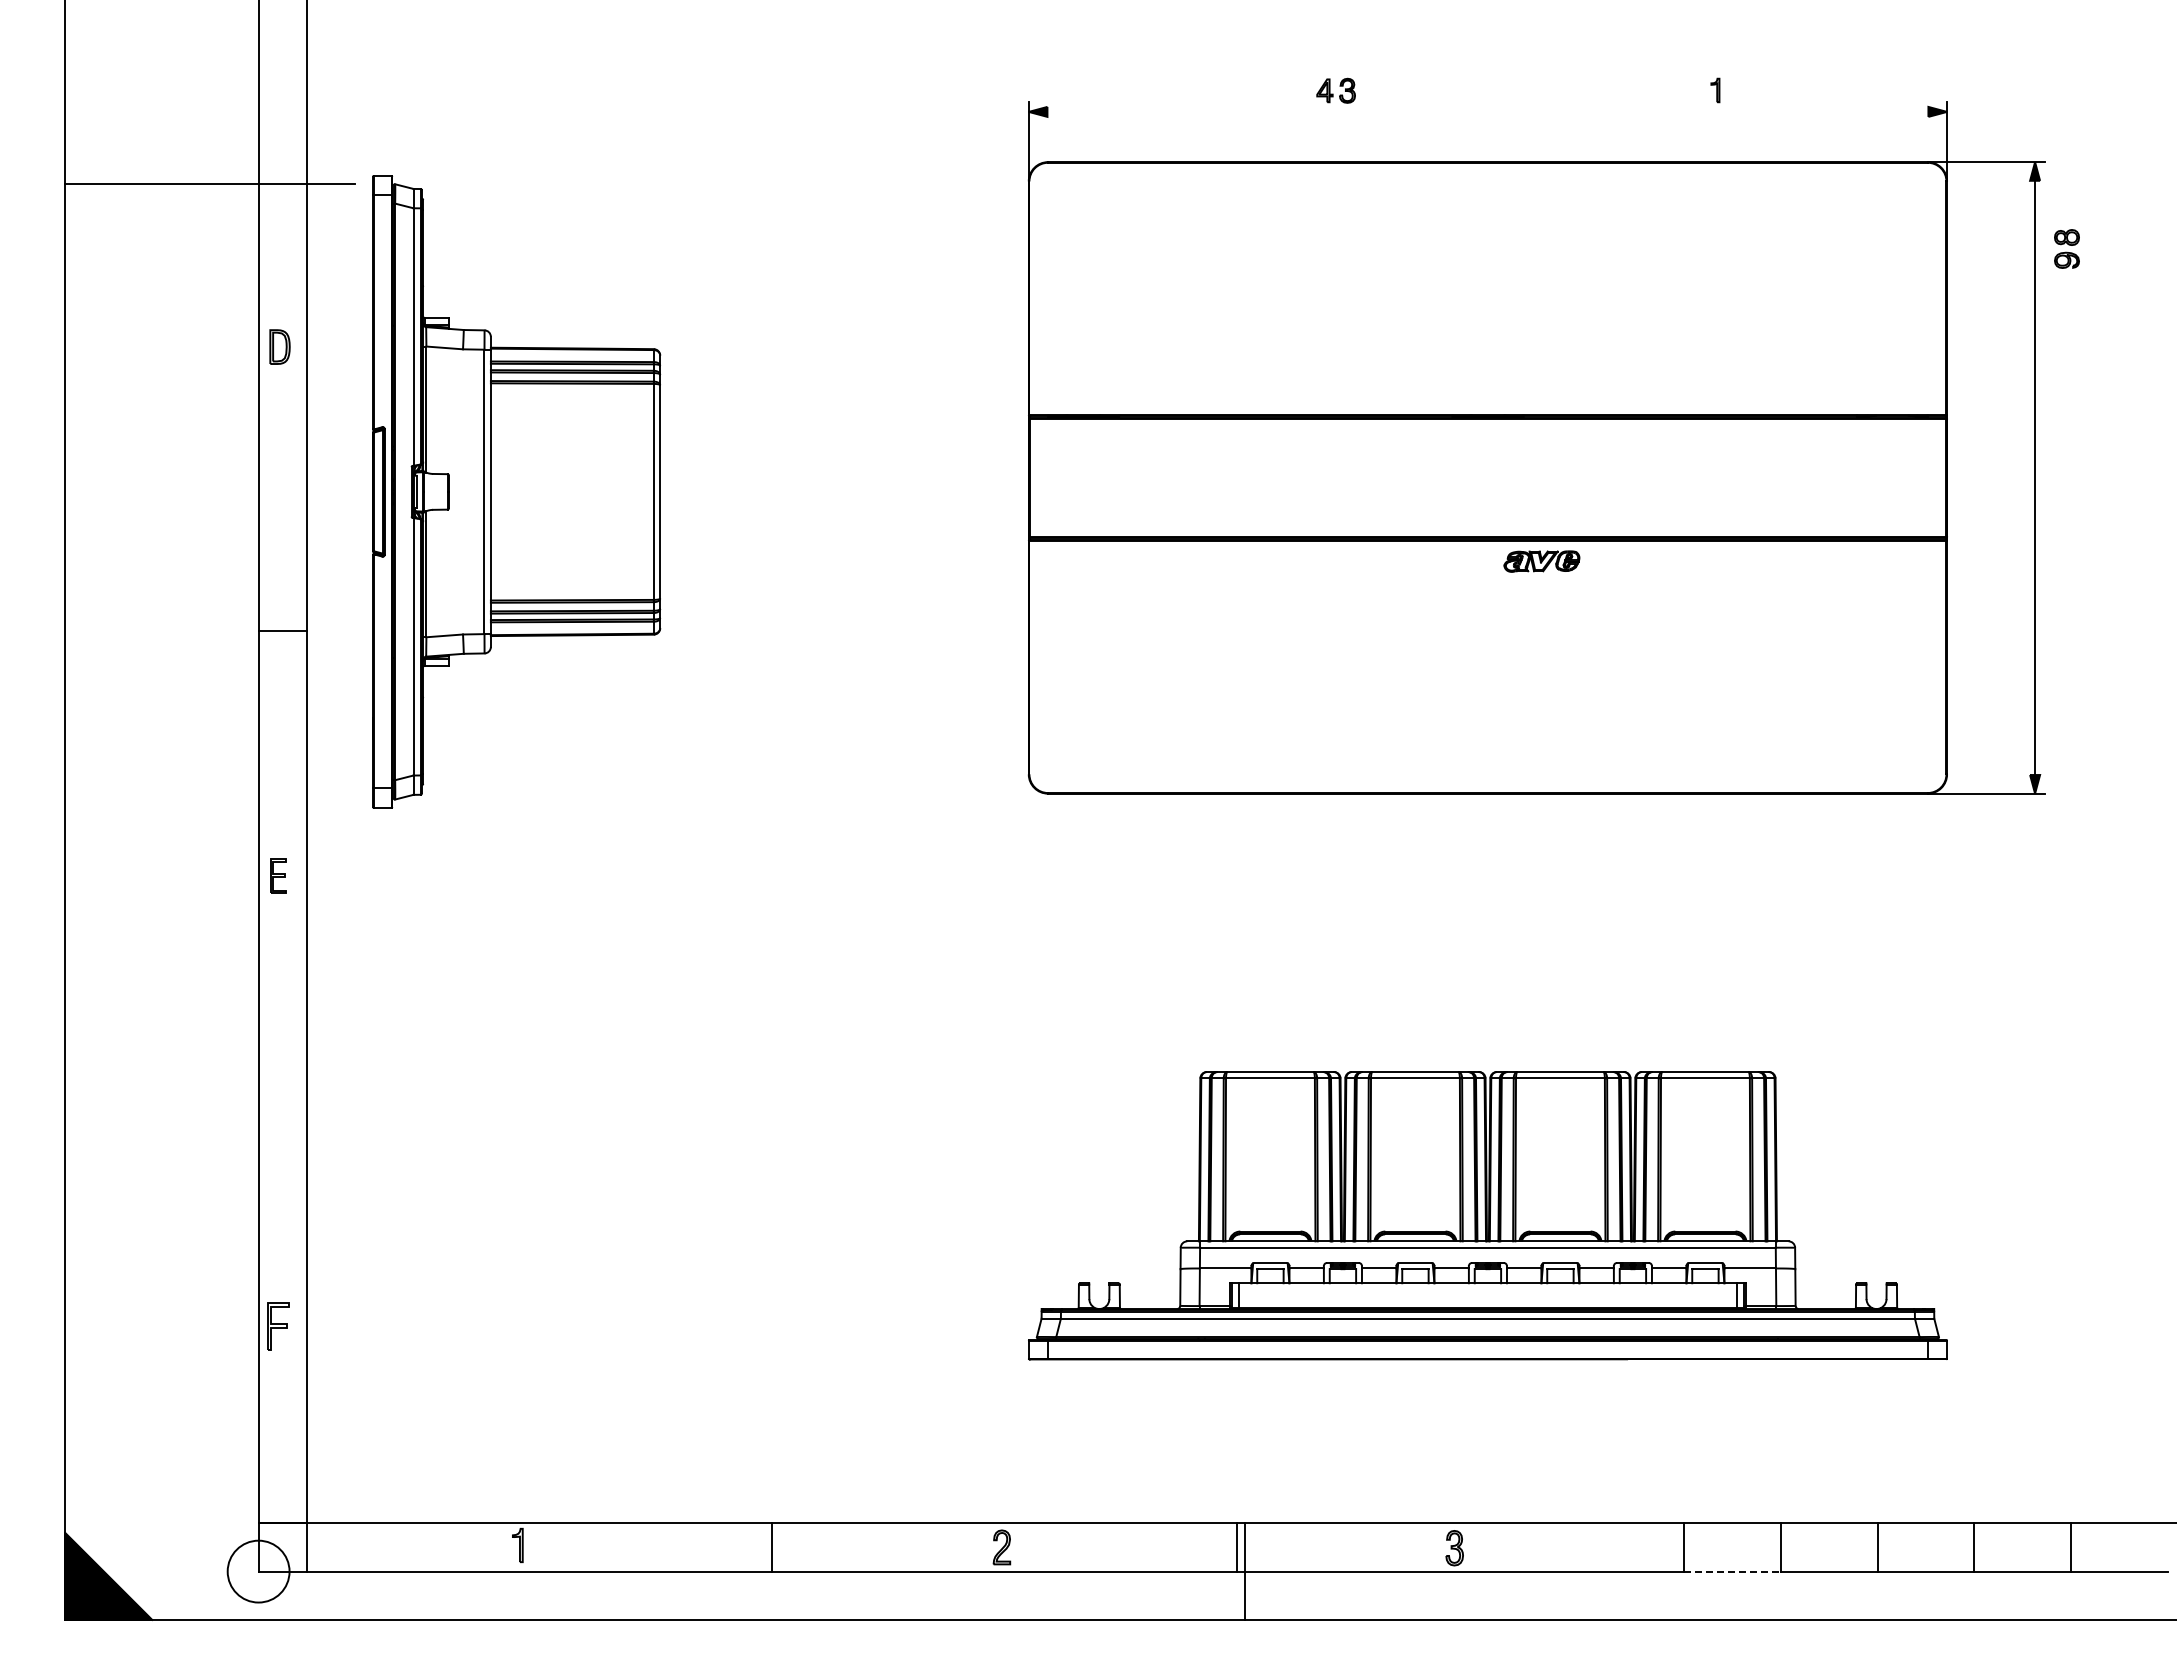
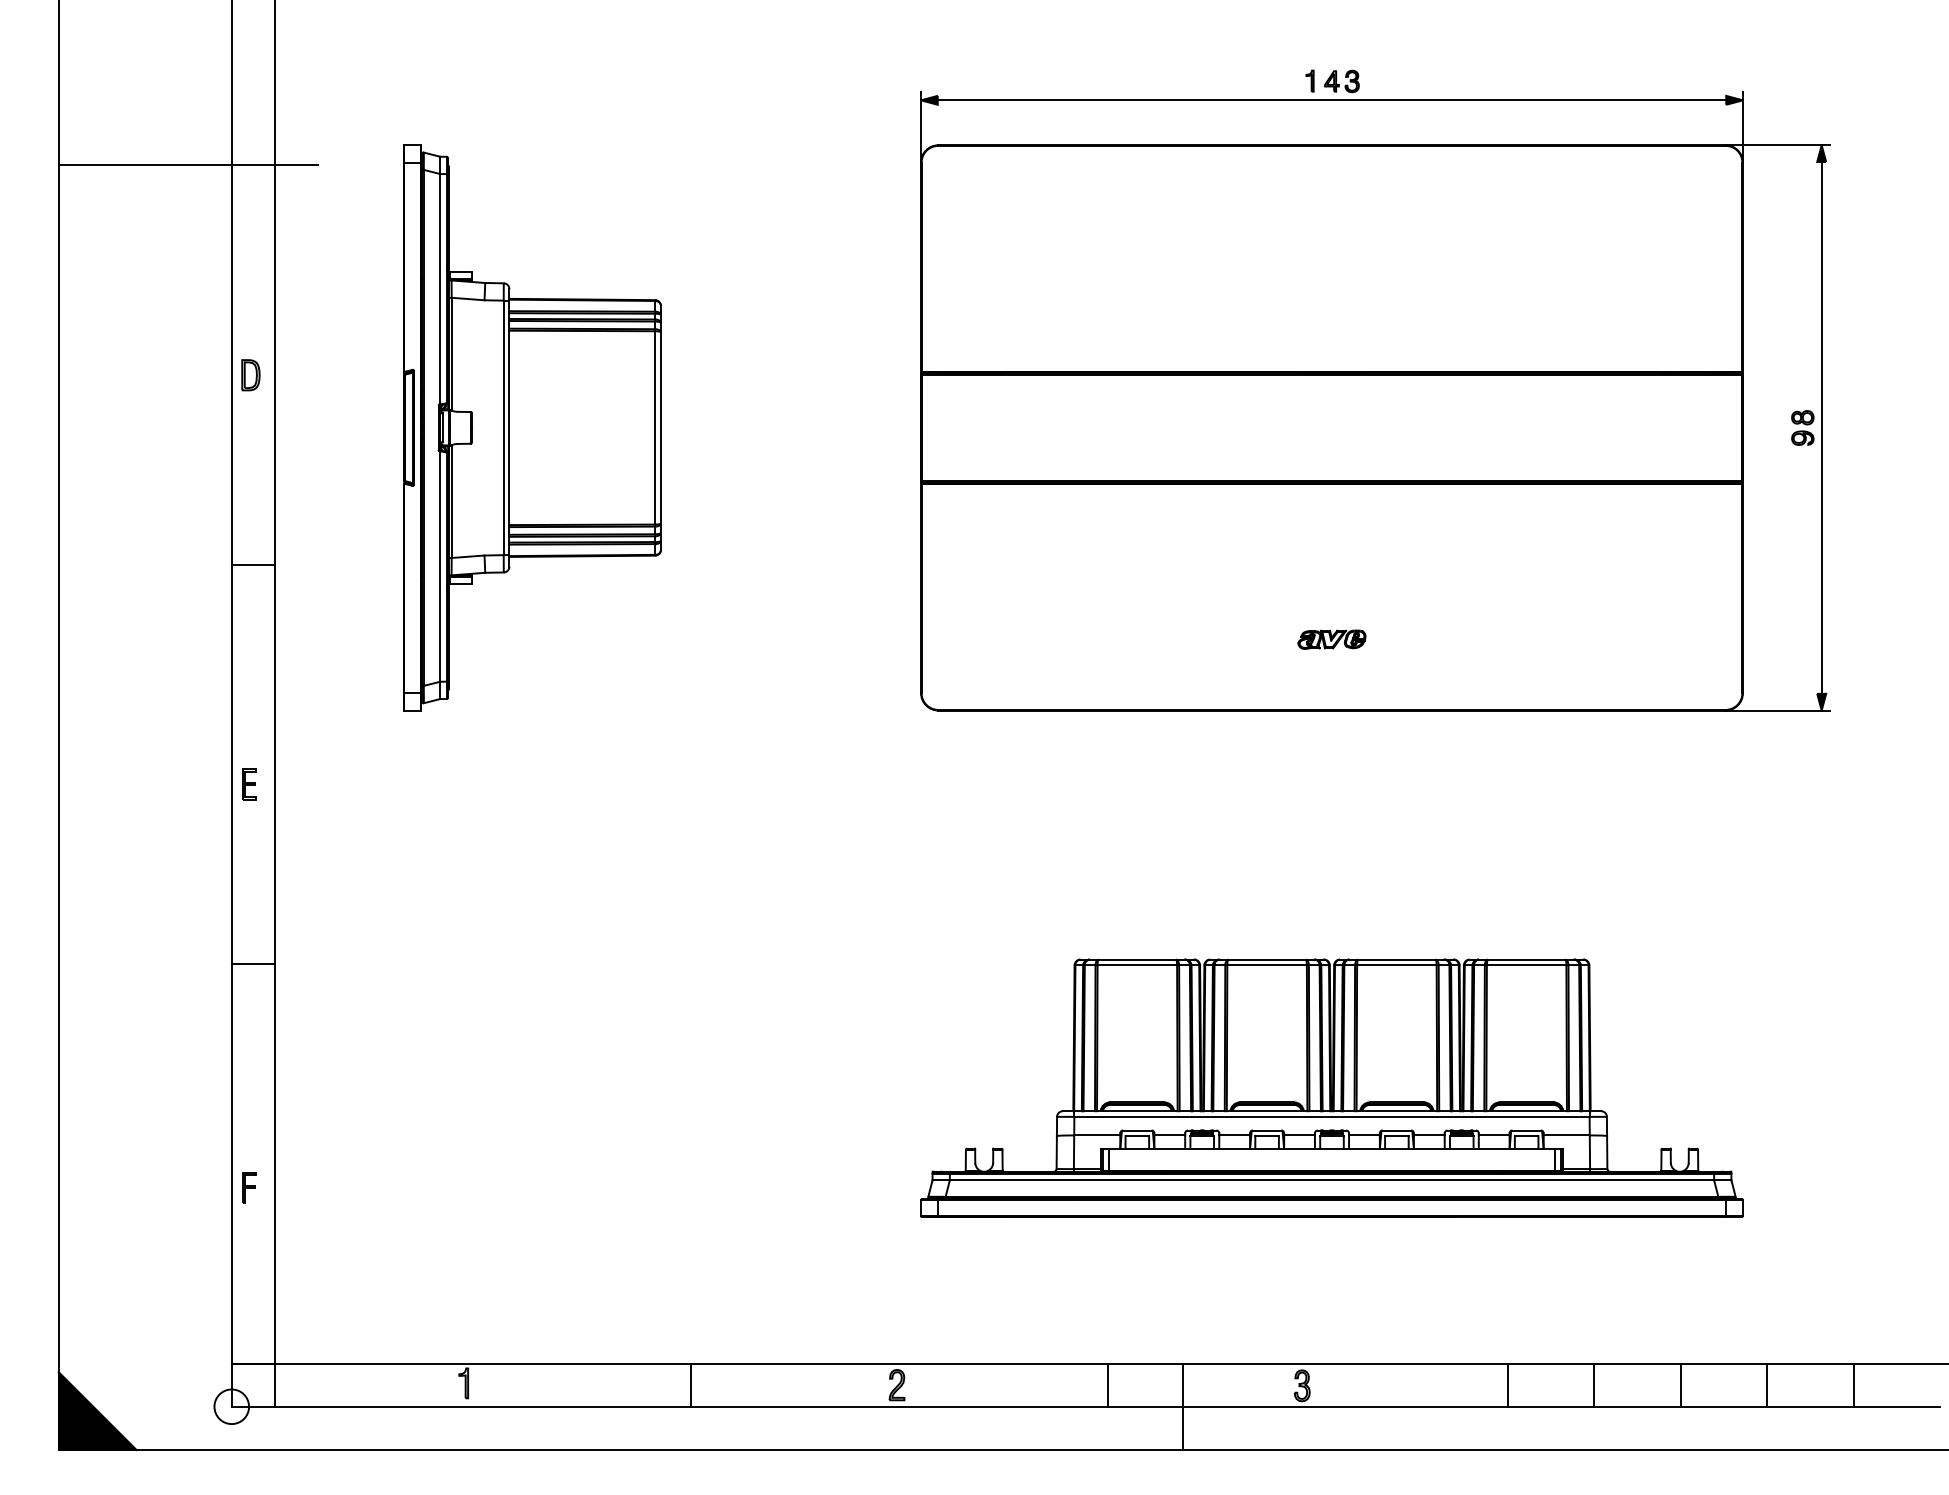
part: (1335, 90) -> (1341, 81), moved
part: (1715, 90) -> (1310, 81), moved
line: (1487, 111) -> (1331, 99), added
part: (2066, 248) -> (1802, 427), moved
part: (279, 346) -> (250, 374), moved
part: (516, 491) -> (532, 427), moved
part: (1541, 561) -> (1331, 639), moved
line: (282, 1077) -> (253, 964), added
part: (278, 1326) -> (249, 1187), size x0.71
circle: (258, 1571) -> (231, 1406), size x0.62
line: (1244, 1571) -> (1183, 1406), moved
line: (1733, 1571) -> (1551, 1406), dashed -> solid

